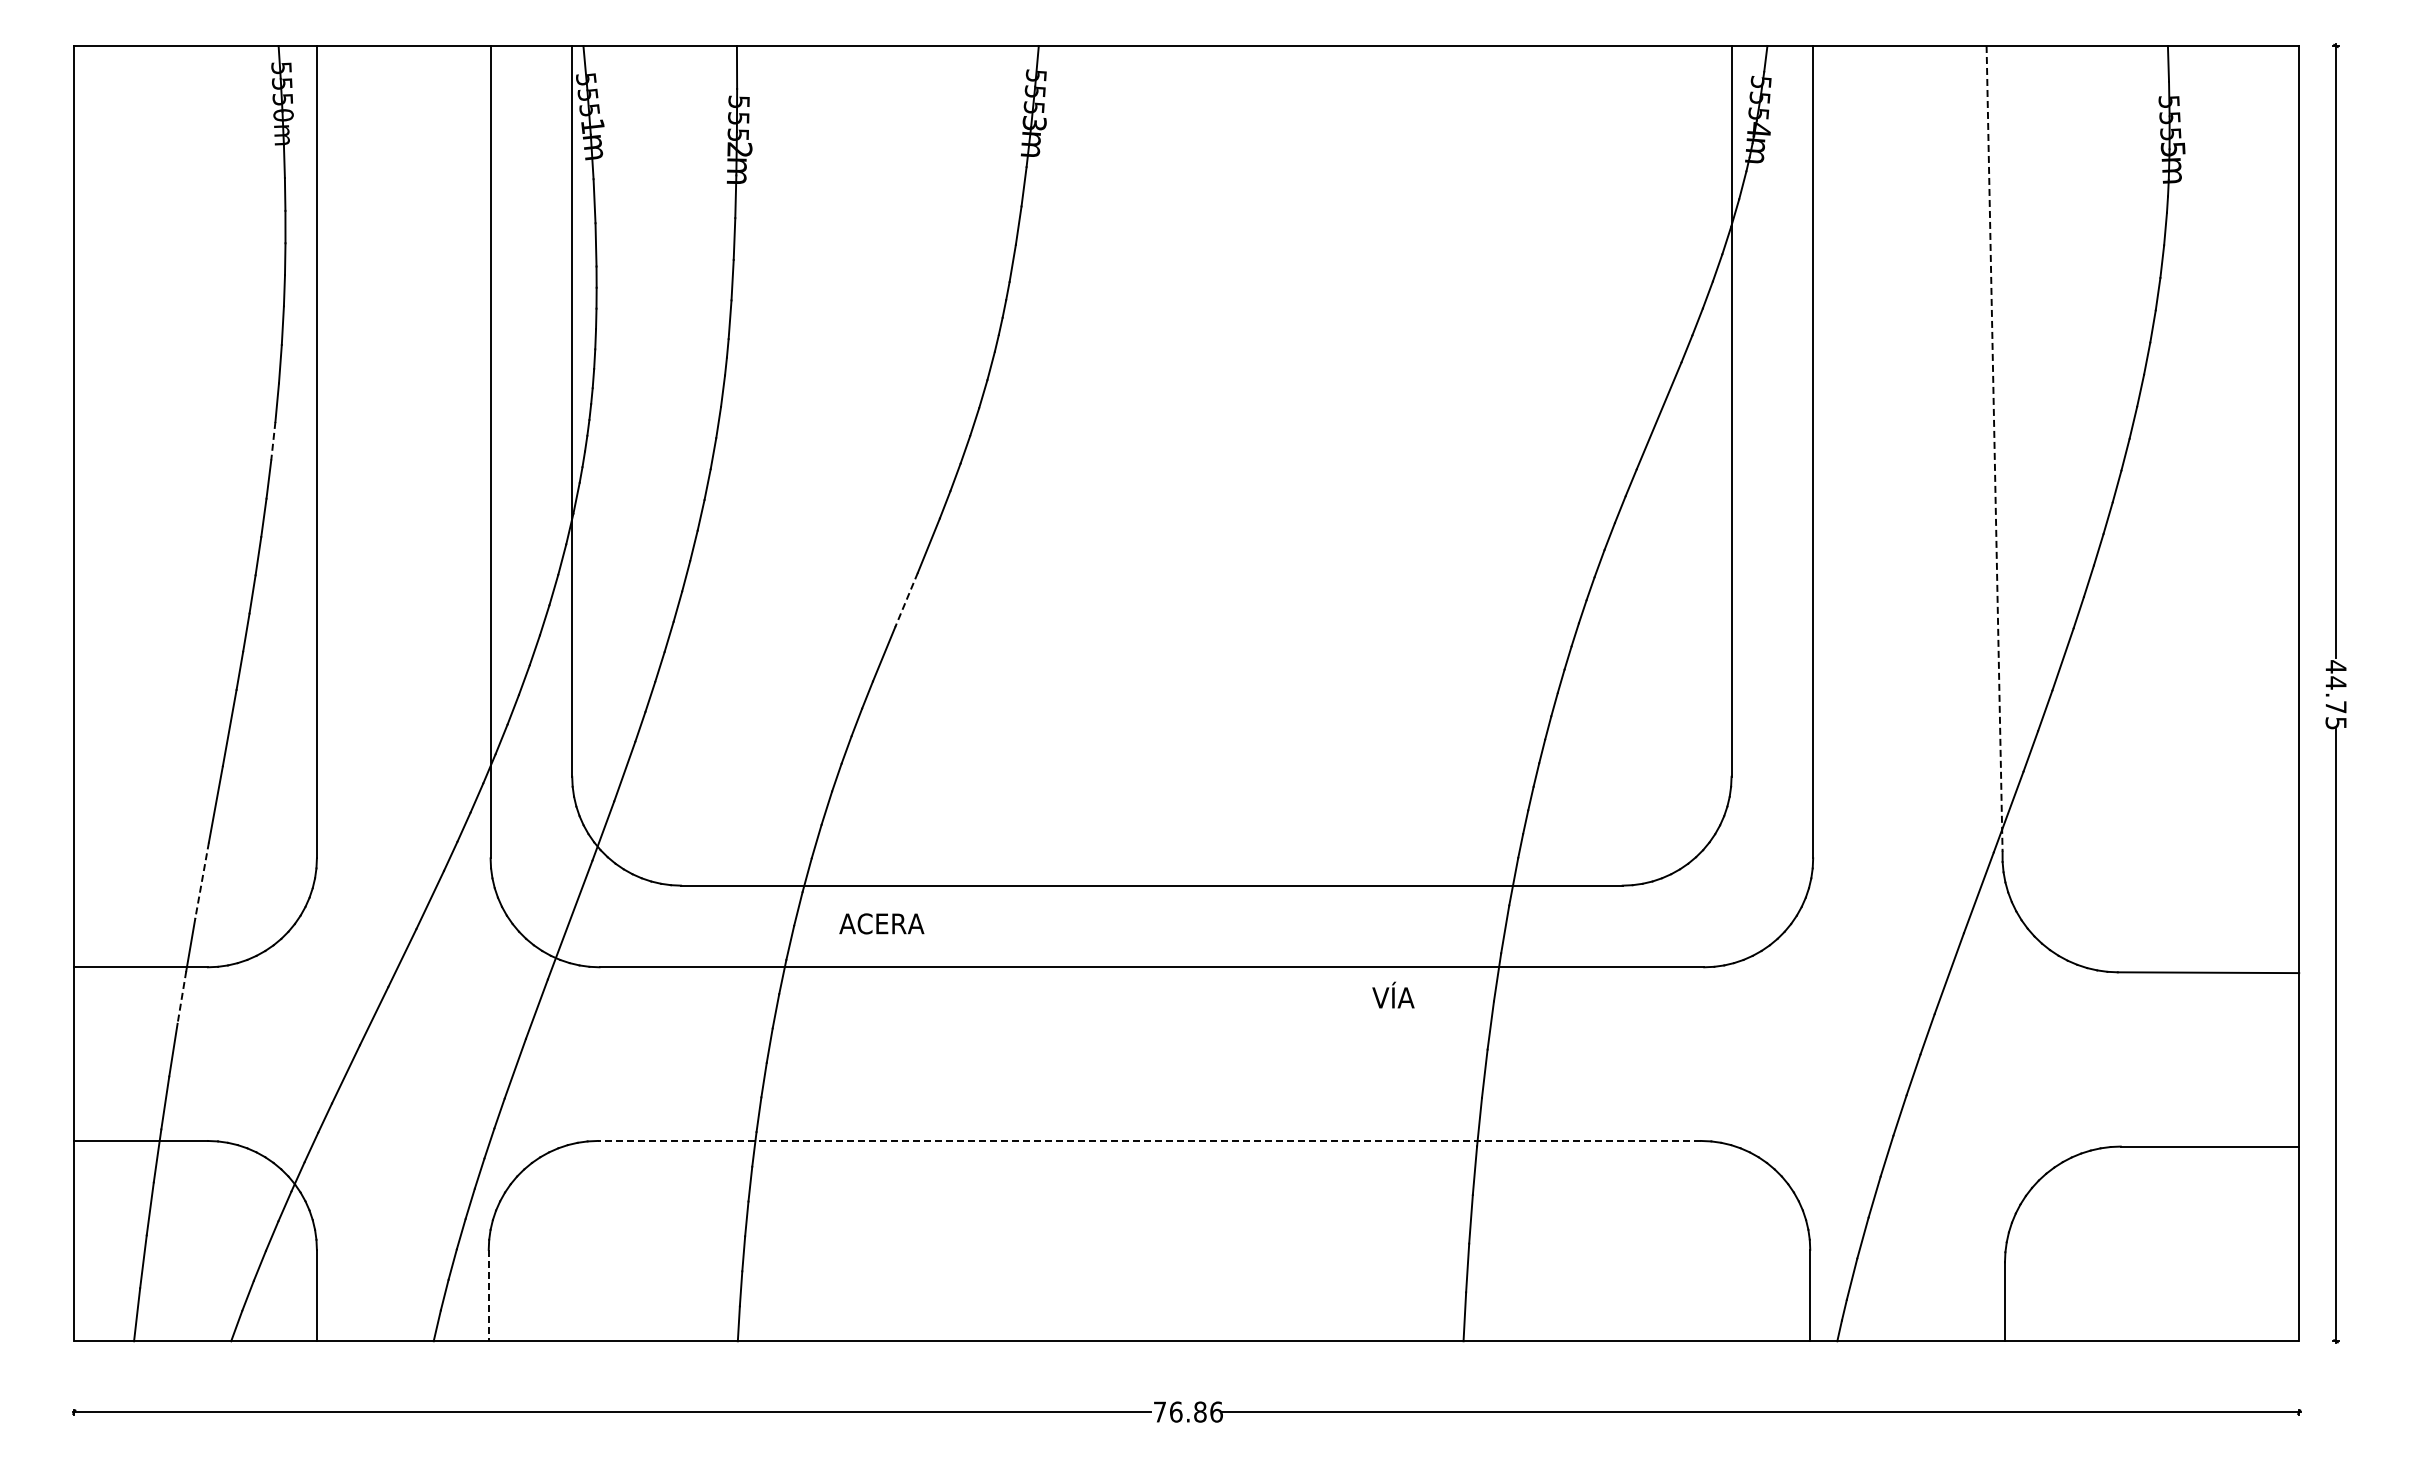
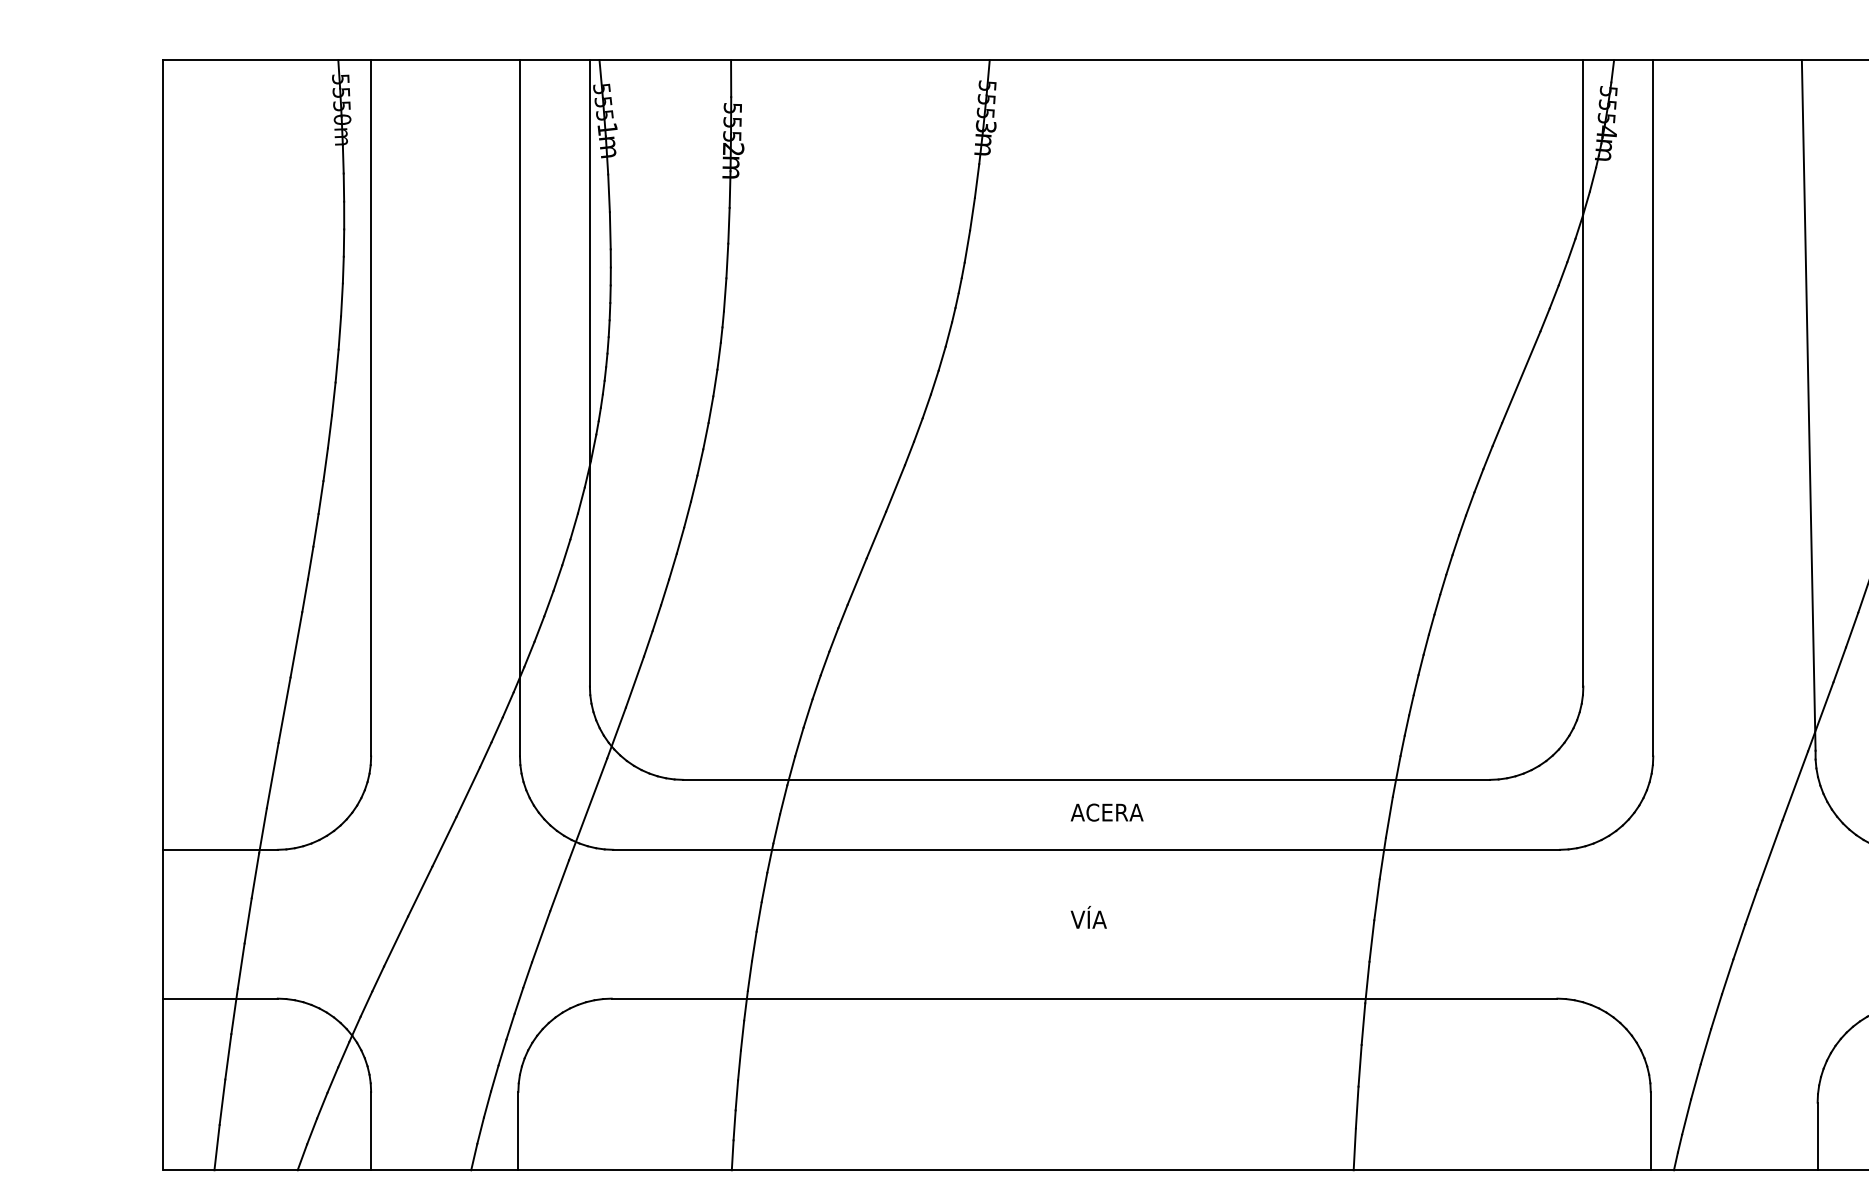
line: (273, 441) -> (333, 399), dashed -> solid
line: (1994, 448) -> (1808, 405), dashed -> solid
line: (906, 600) -> (876, 535), dashed -> solid
line: (202, 880) -> (273, 775), dashed -> solid
text: (881, 923) -> (1106, 812), moved
text: (1393, 994) -> (1088, 916), moved
line: (181, 997) -> (255, 875), dashed -> solid
line: (1149, 1140) -> (1084, 998), dashed -> solid
line: (488, 1295) -> (518, 1131), dashed -> solid

